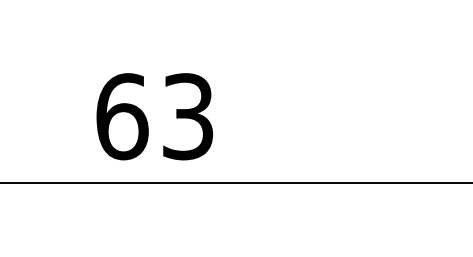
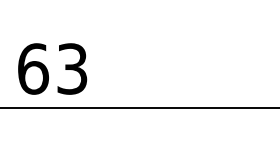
text: (154, 115) -> (52, 68), moved

